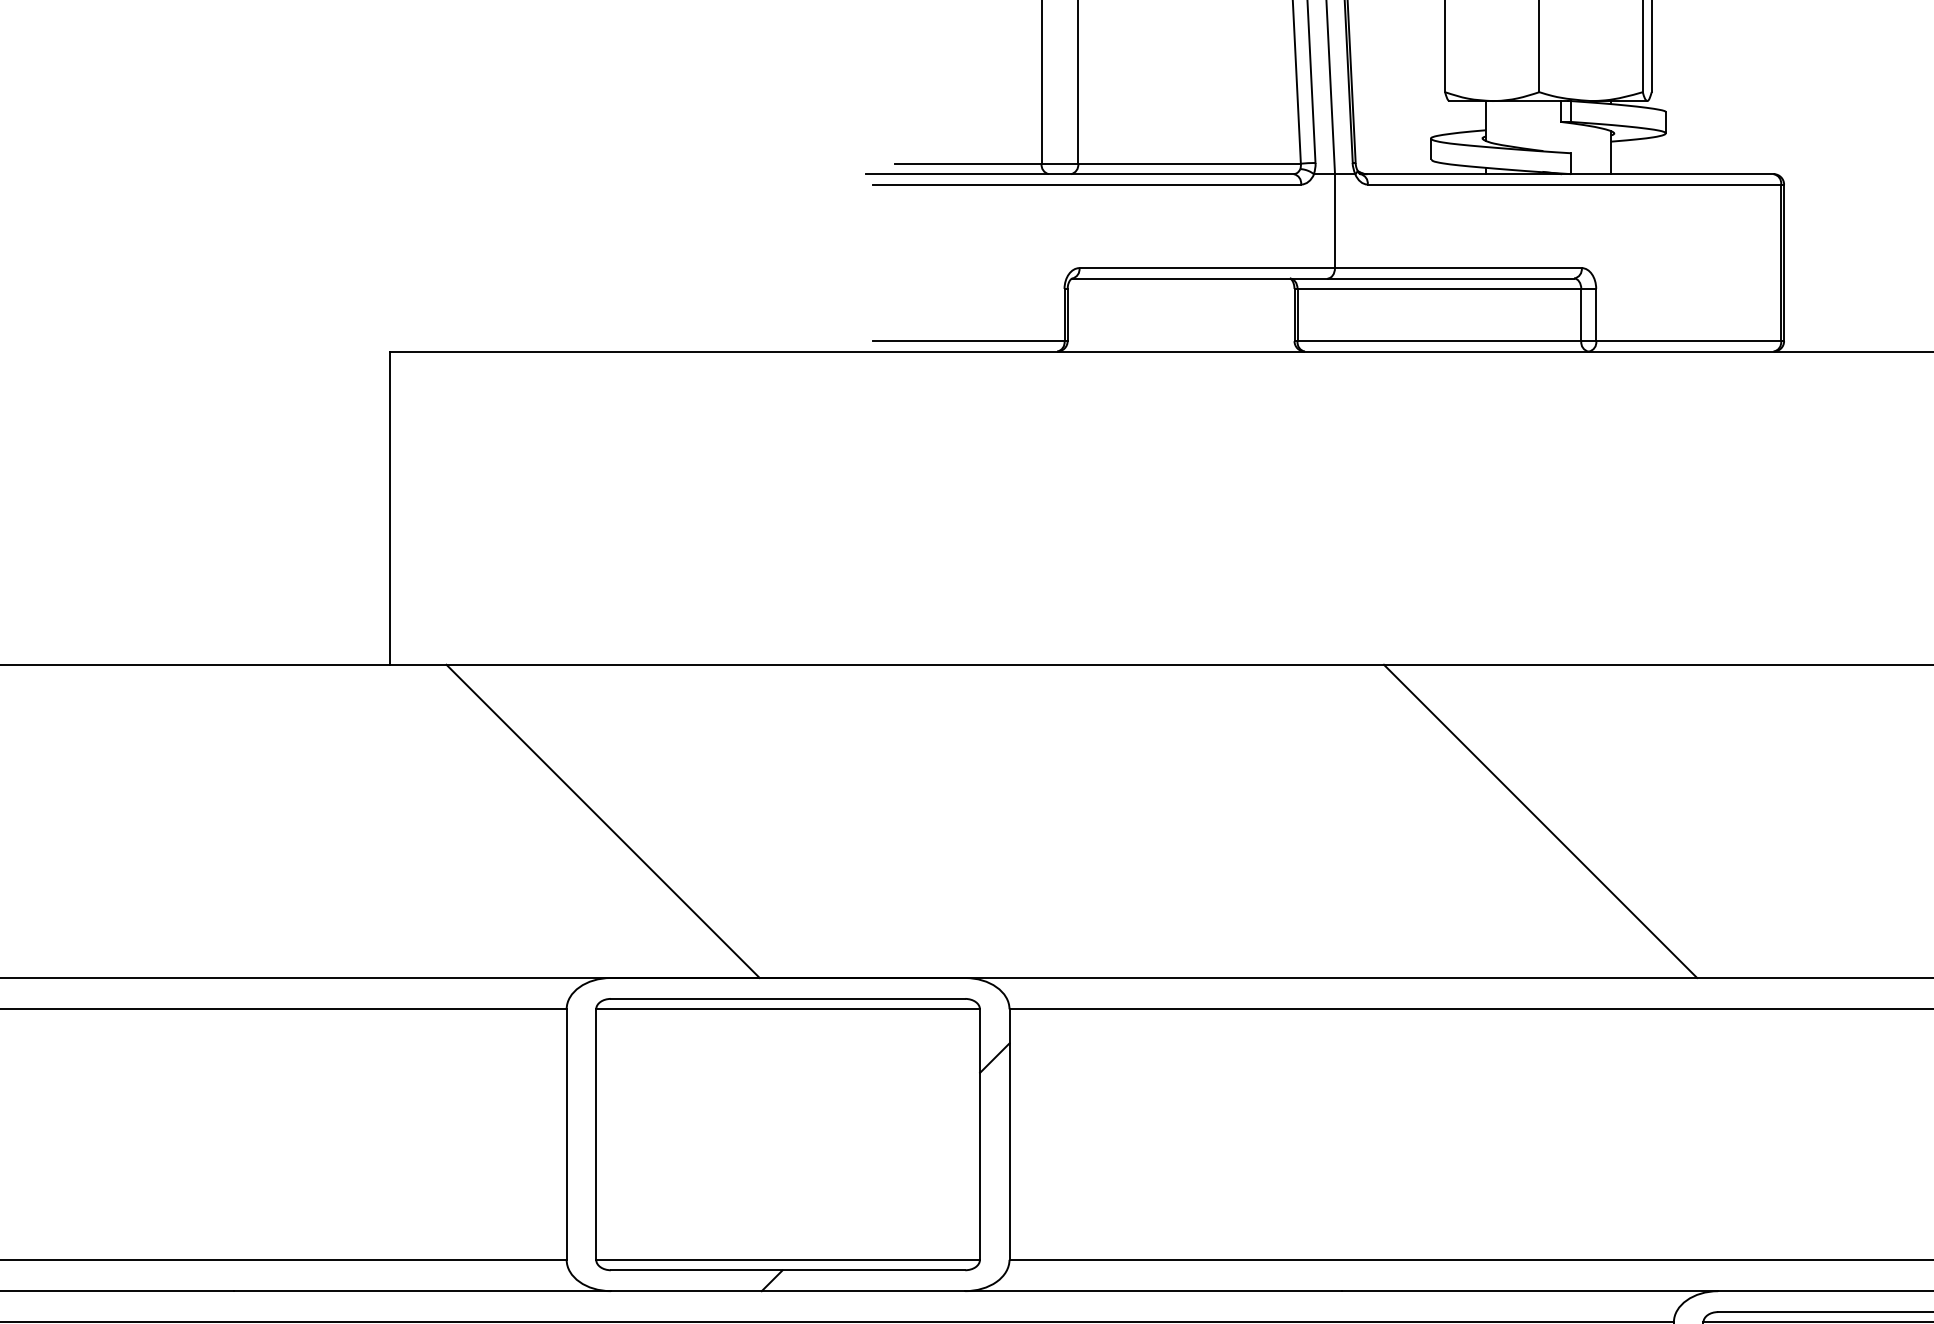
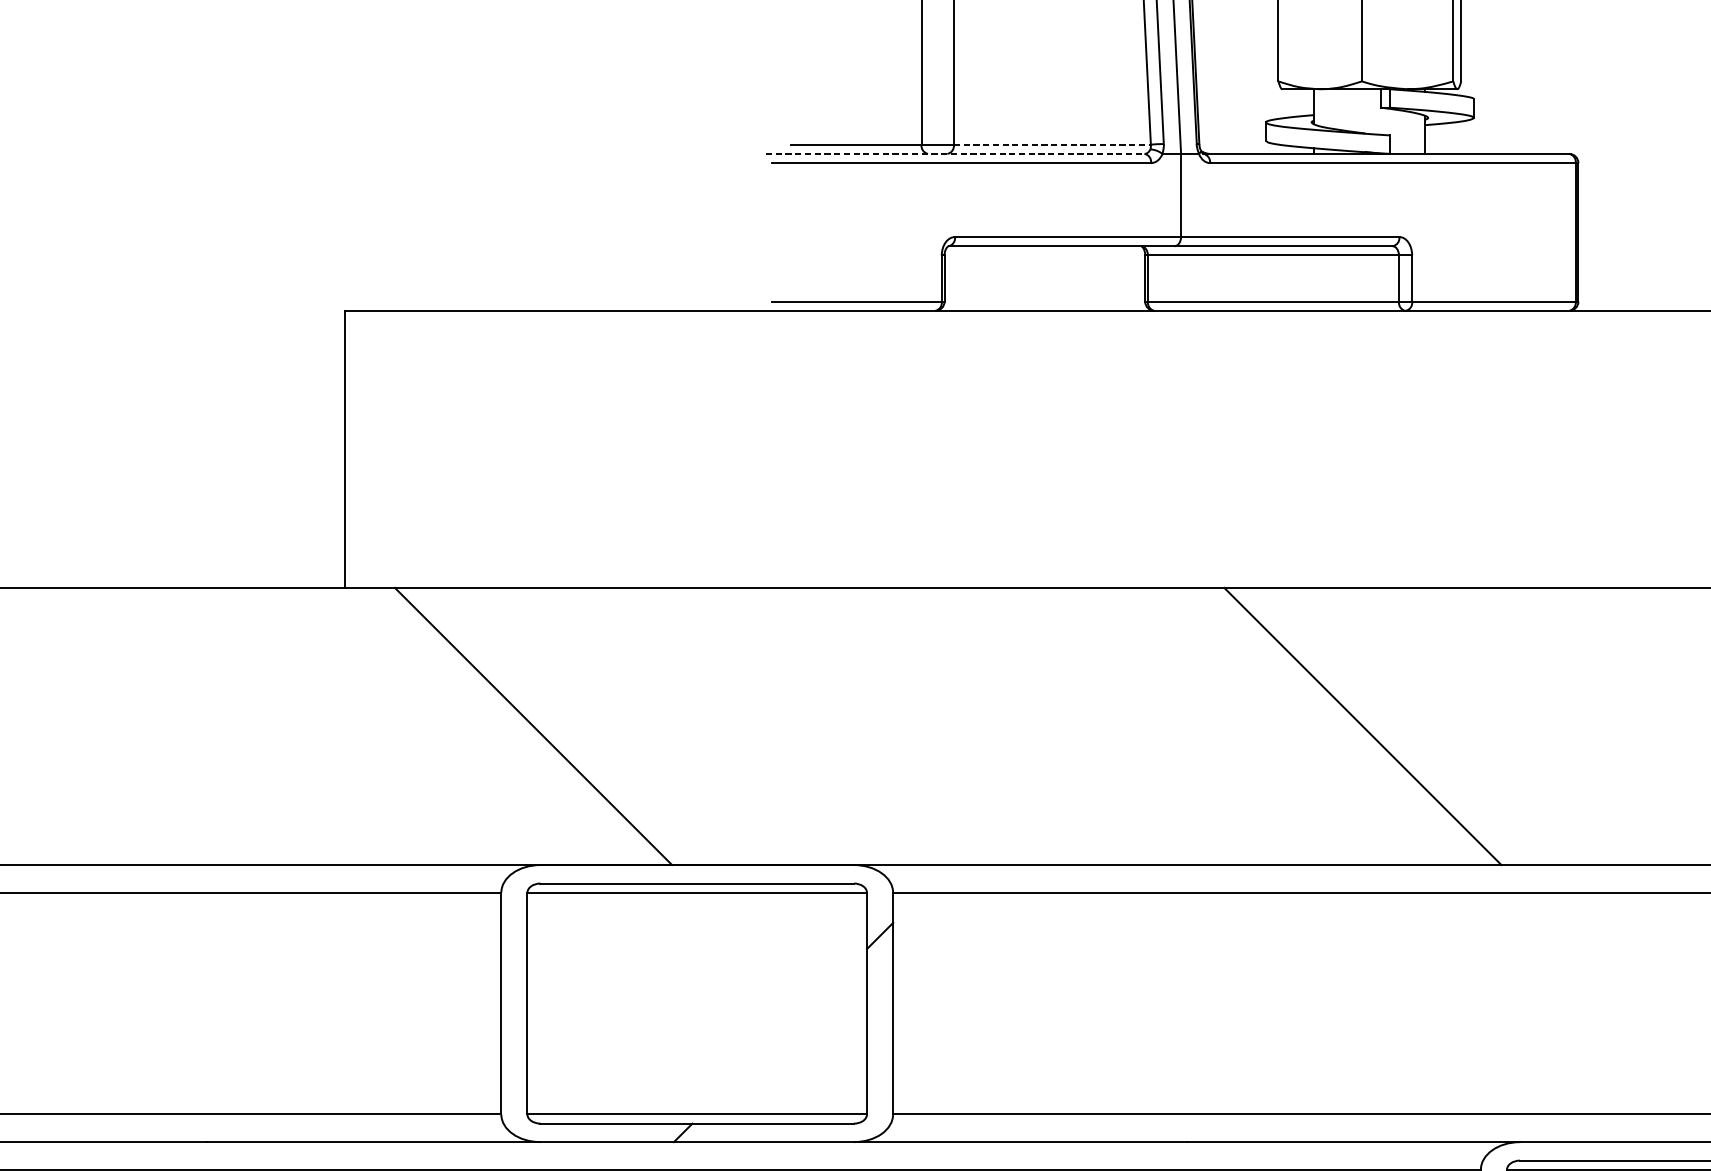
line: (1190, 163) -> (1053, 144), solid -> dashed
line: (1080, 174) -> (955, 154), solid -> dashed

